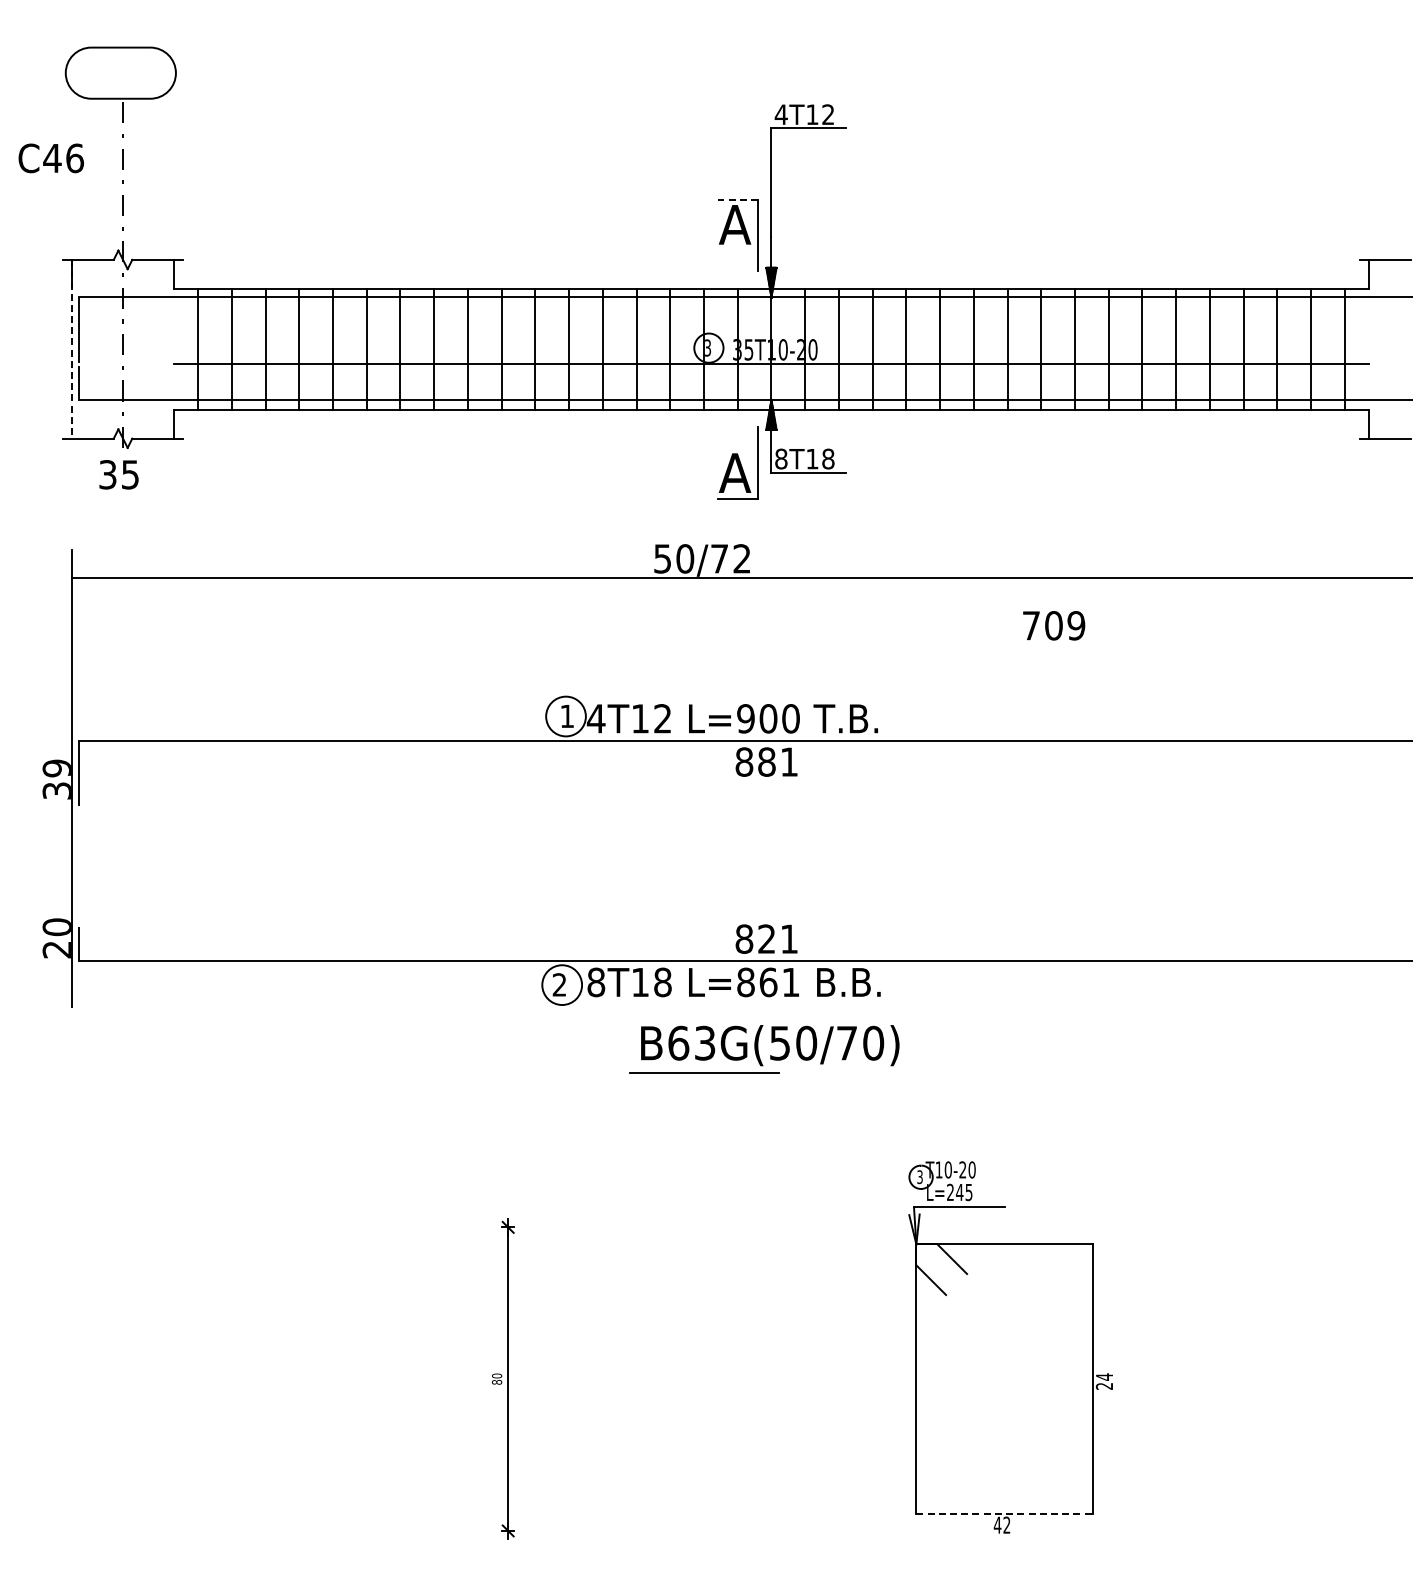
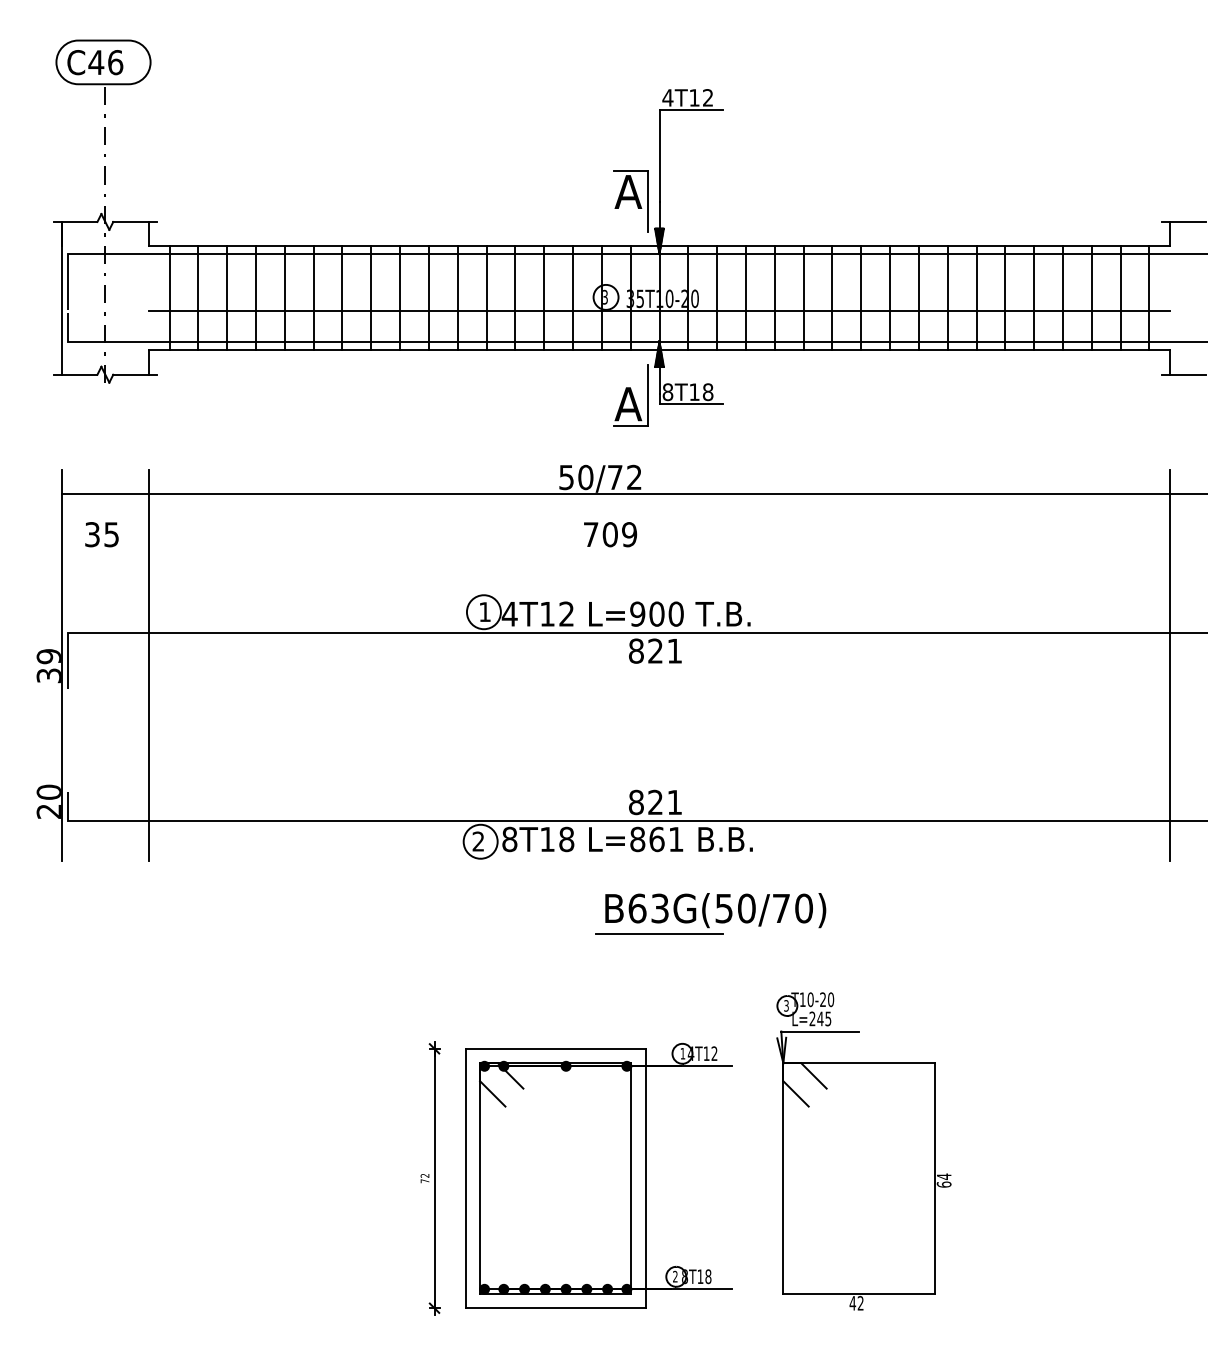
text: (50, 158) -> (94, 62), moved
line: (738, 200) -> (631, 171), dashed -> solid
line: (72, 349) -> (62, 298), dashed -> solid
text: (118, 474) -> (101, 534), moved
text: (1054, 625) -> (610, 534), moved
text: (766, 761) -> (655, 650), 881 -> 821
line: (173, 778) -> (148, 665), added
line: (1369, 778) -> (1170, 665), added
part: (764, 1049) -> (710, 913), moved
part: (700, 1375) -> (598, 1175), added
text: (496, 1378) -> (424, 1177), 80 -> 72
text: (1104, 1385) -> (944, 1183), 24 -> 64
line: (1004, 1514) -> (858, 1294), dashed -> solid

